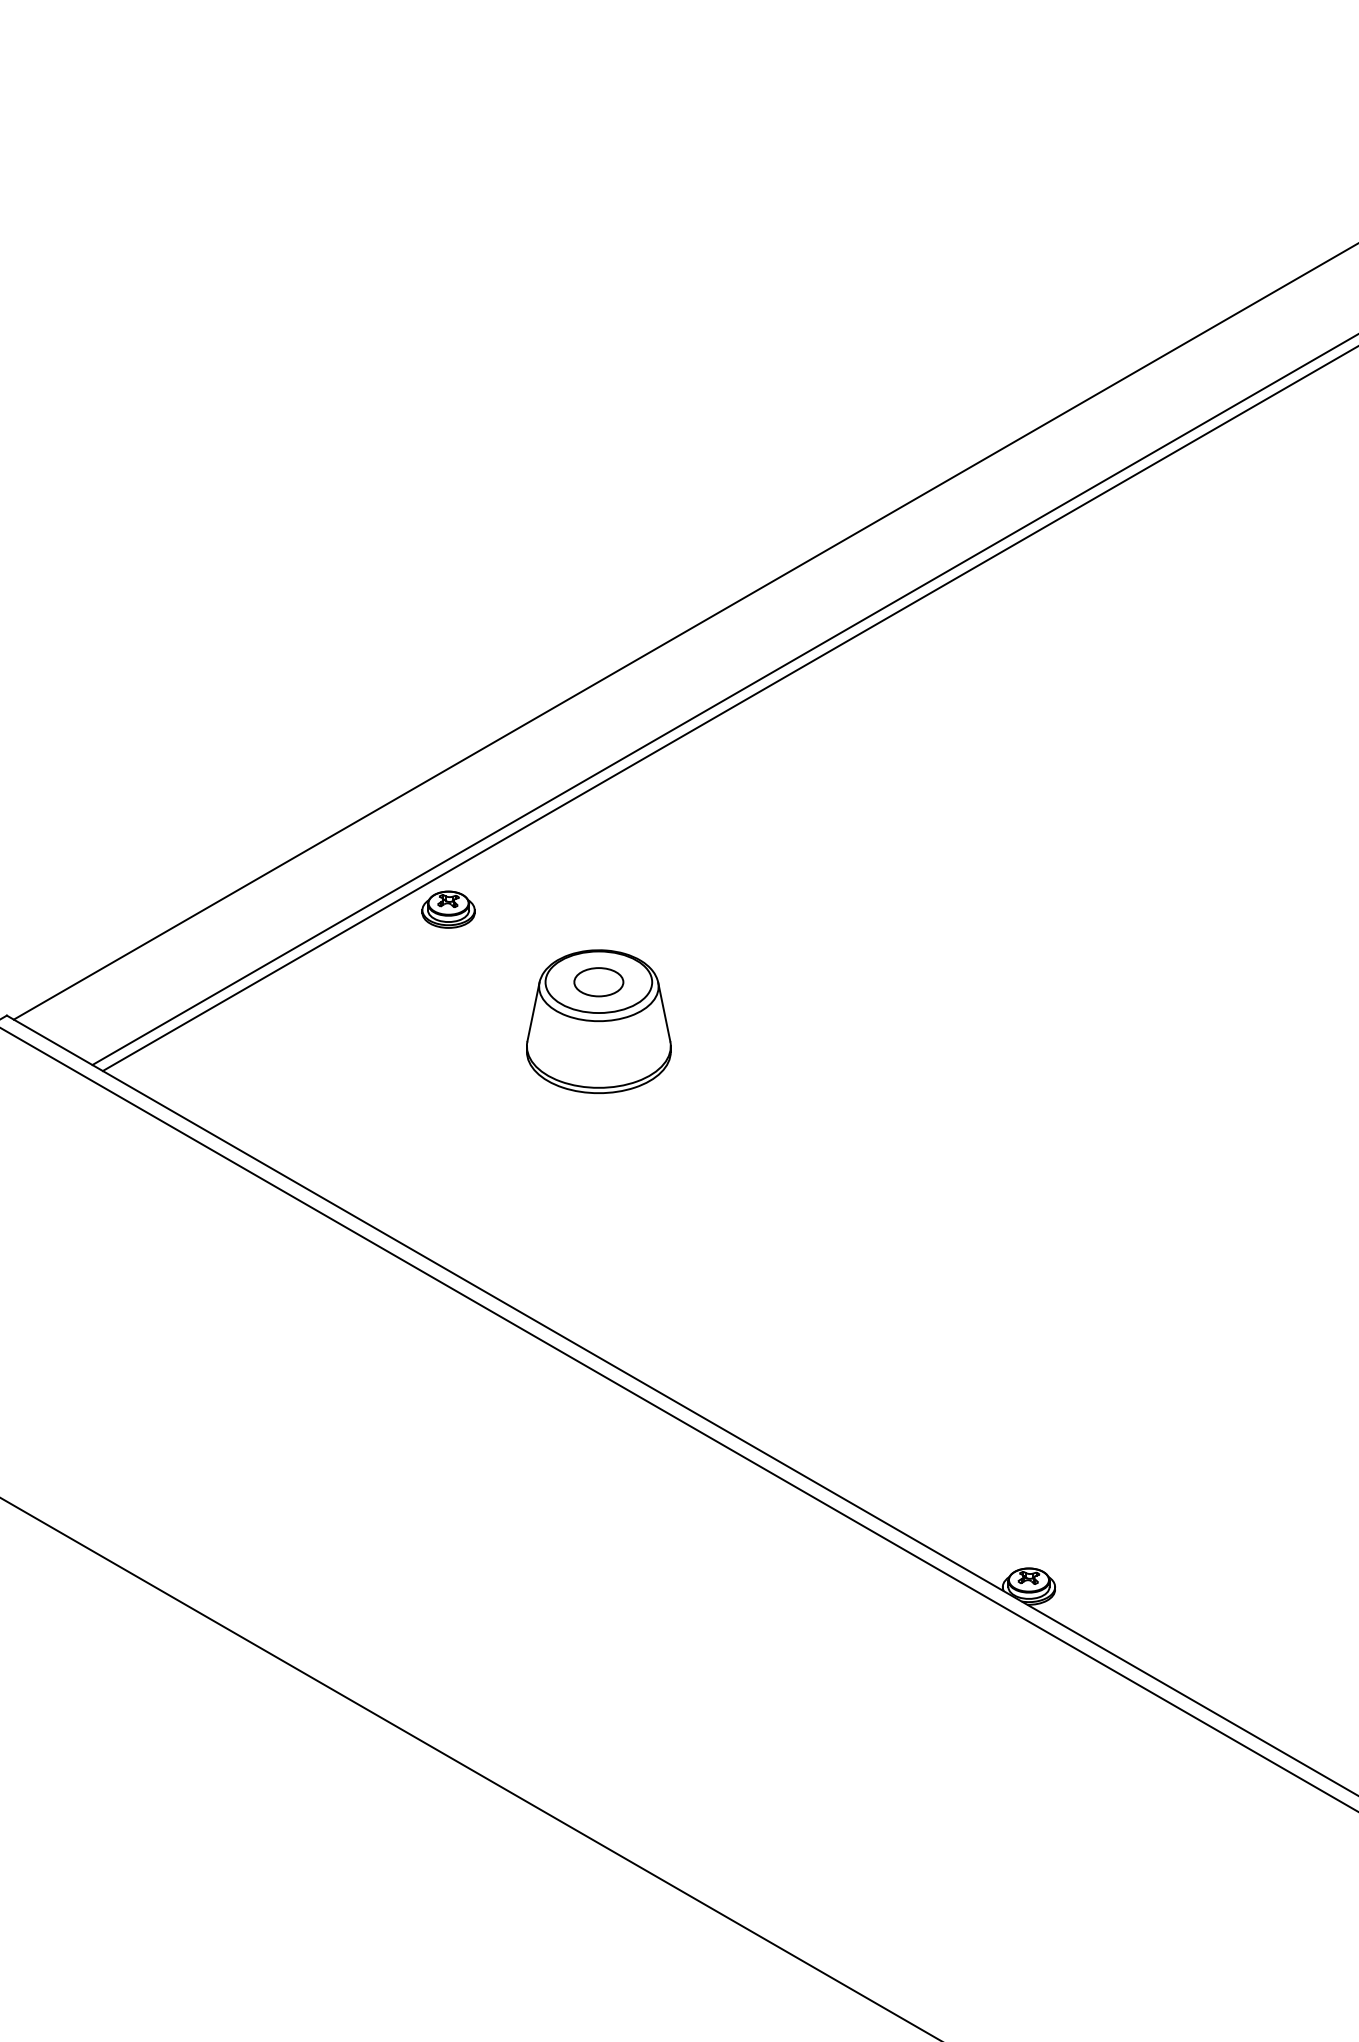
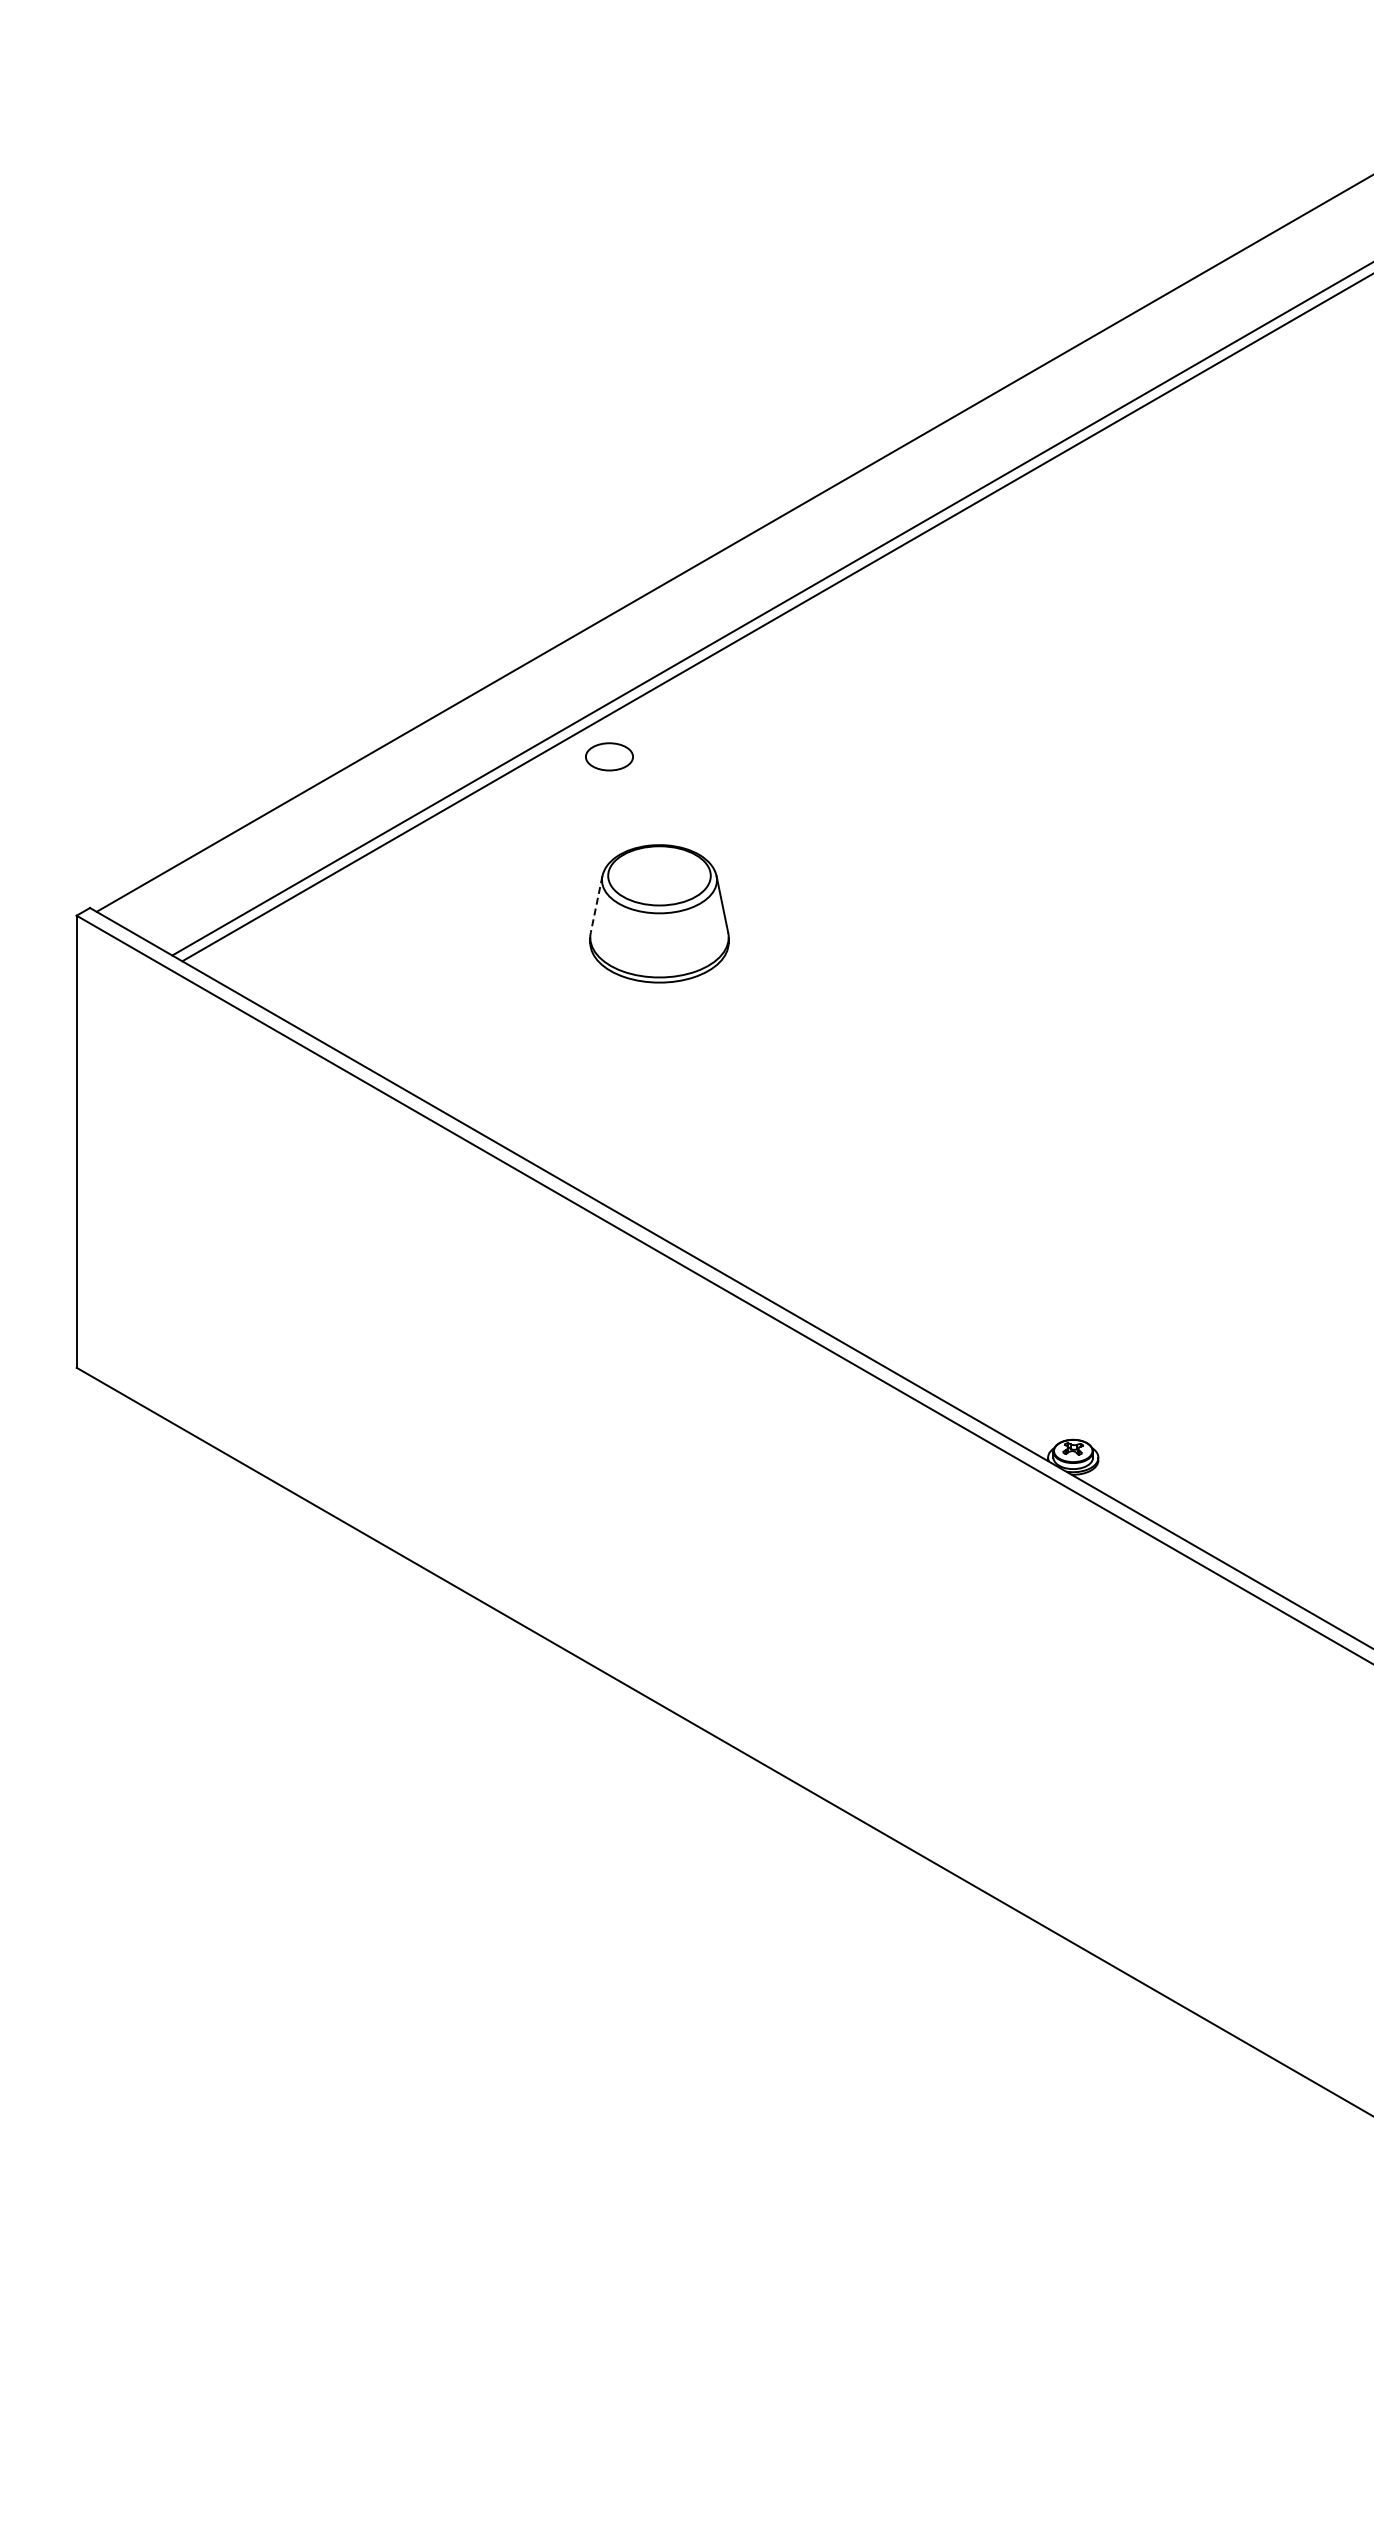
part: (448, 909) -> (514, 805), removed
part: (598, 981) -> (609, 756), moved
line: (533, 1011) -> (596, 904), solid -> dashed

